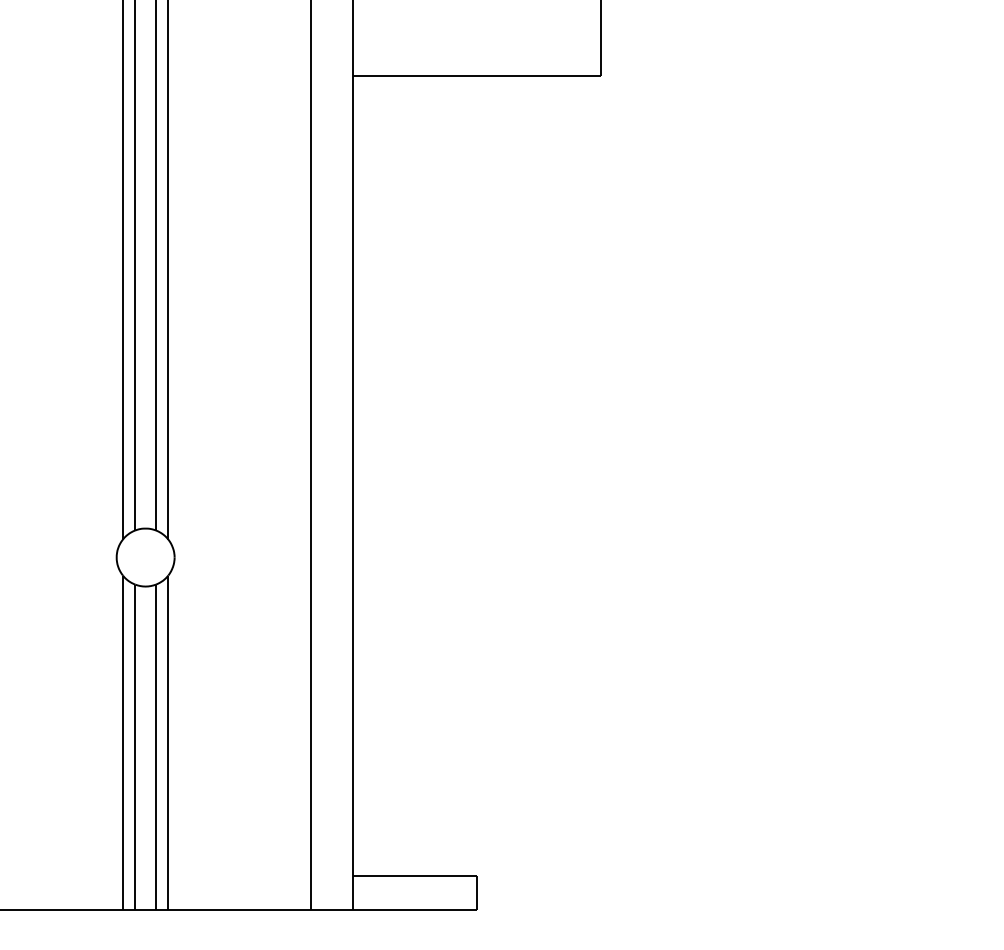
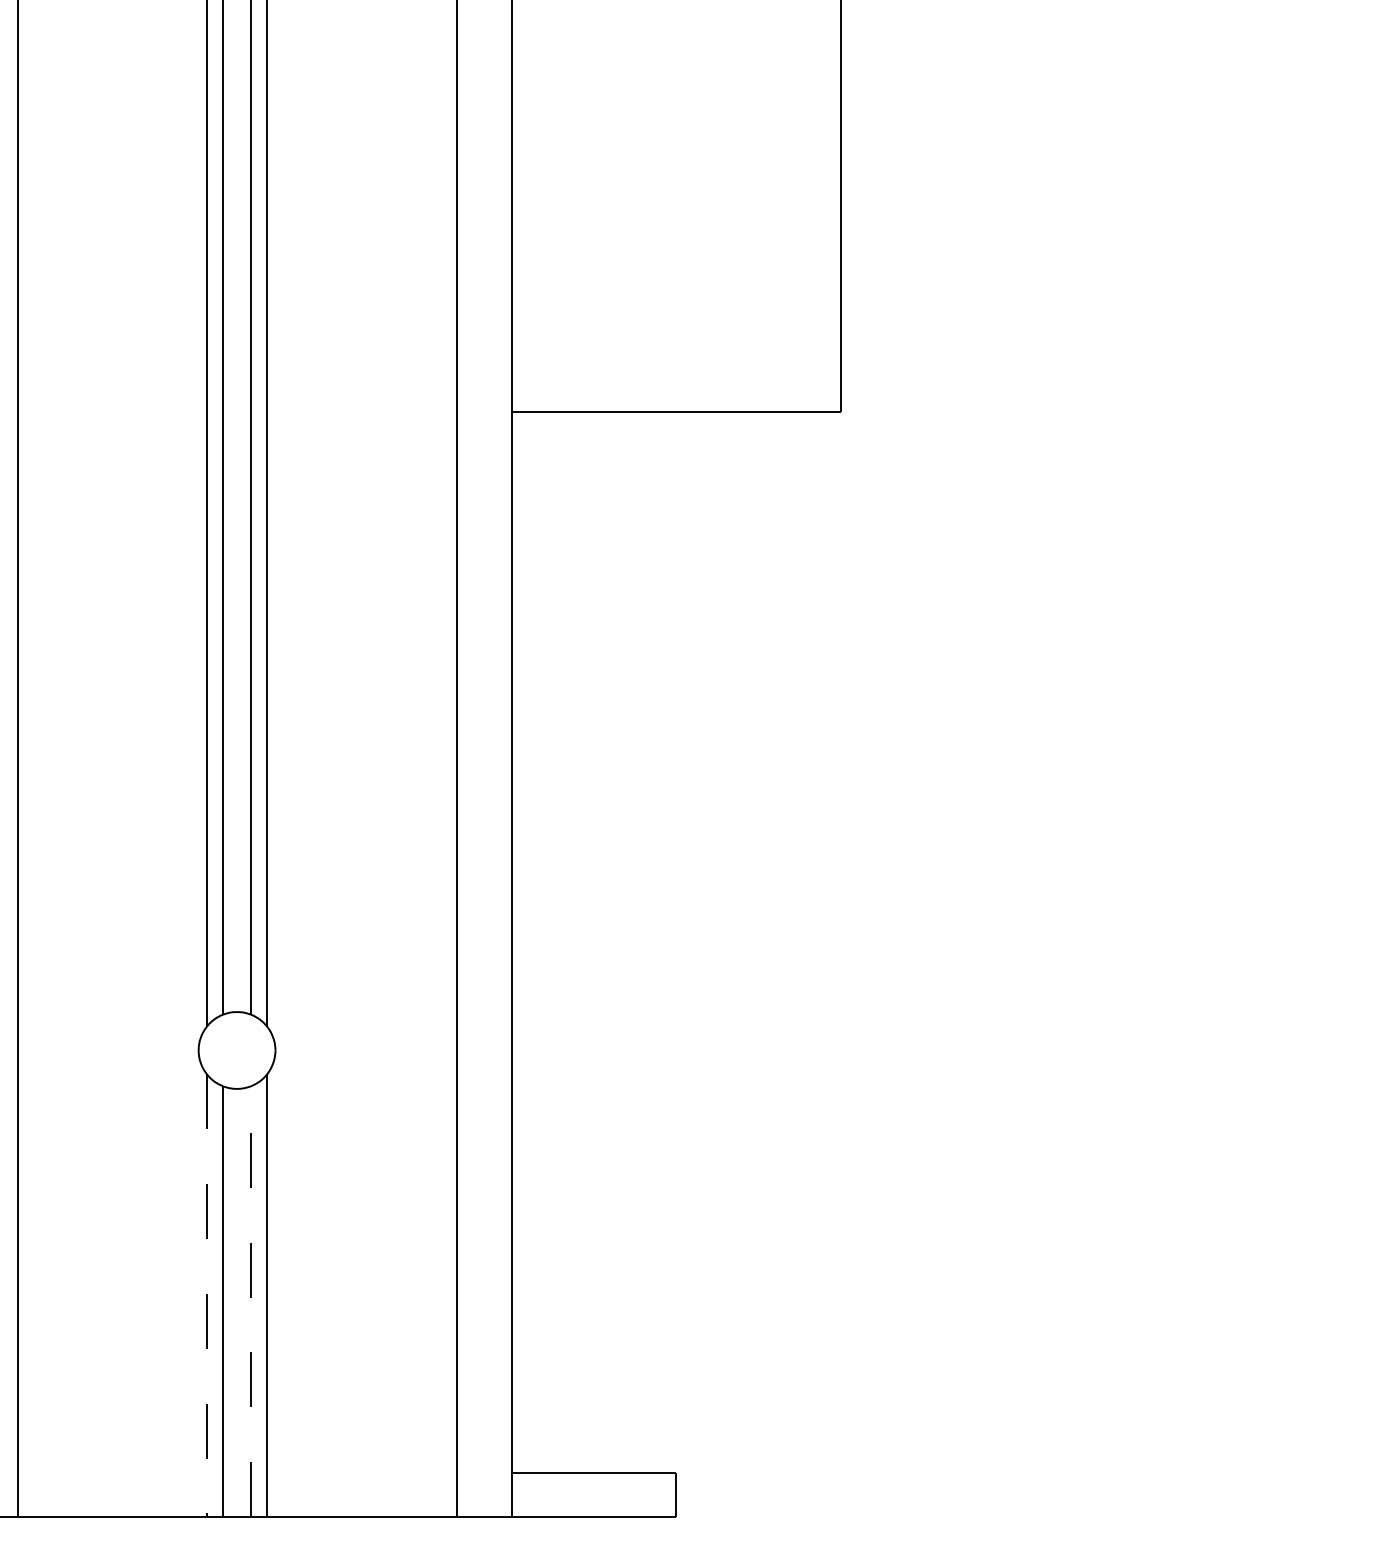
line: (122, 743) -> (206, 1296), solid -> dashed
line: (155, 746) -> (250, 1301), solid -> dashed

